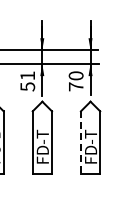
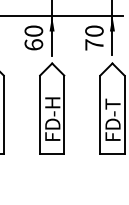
text: (27, 81) -> (33, 38), 51 -> 60
text: (42, 133) -> (52, 103), FD-T -> FD-H
line: (80, 143) -> (99, 115), dashed -> solid

